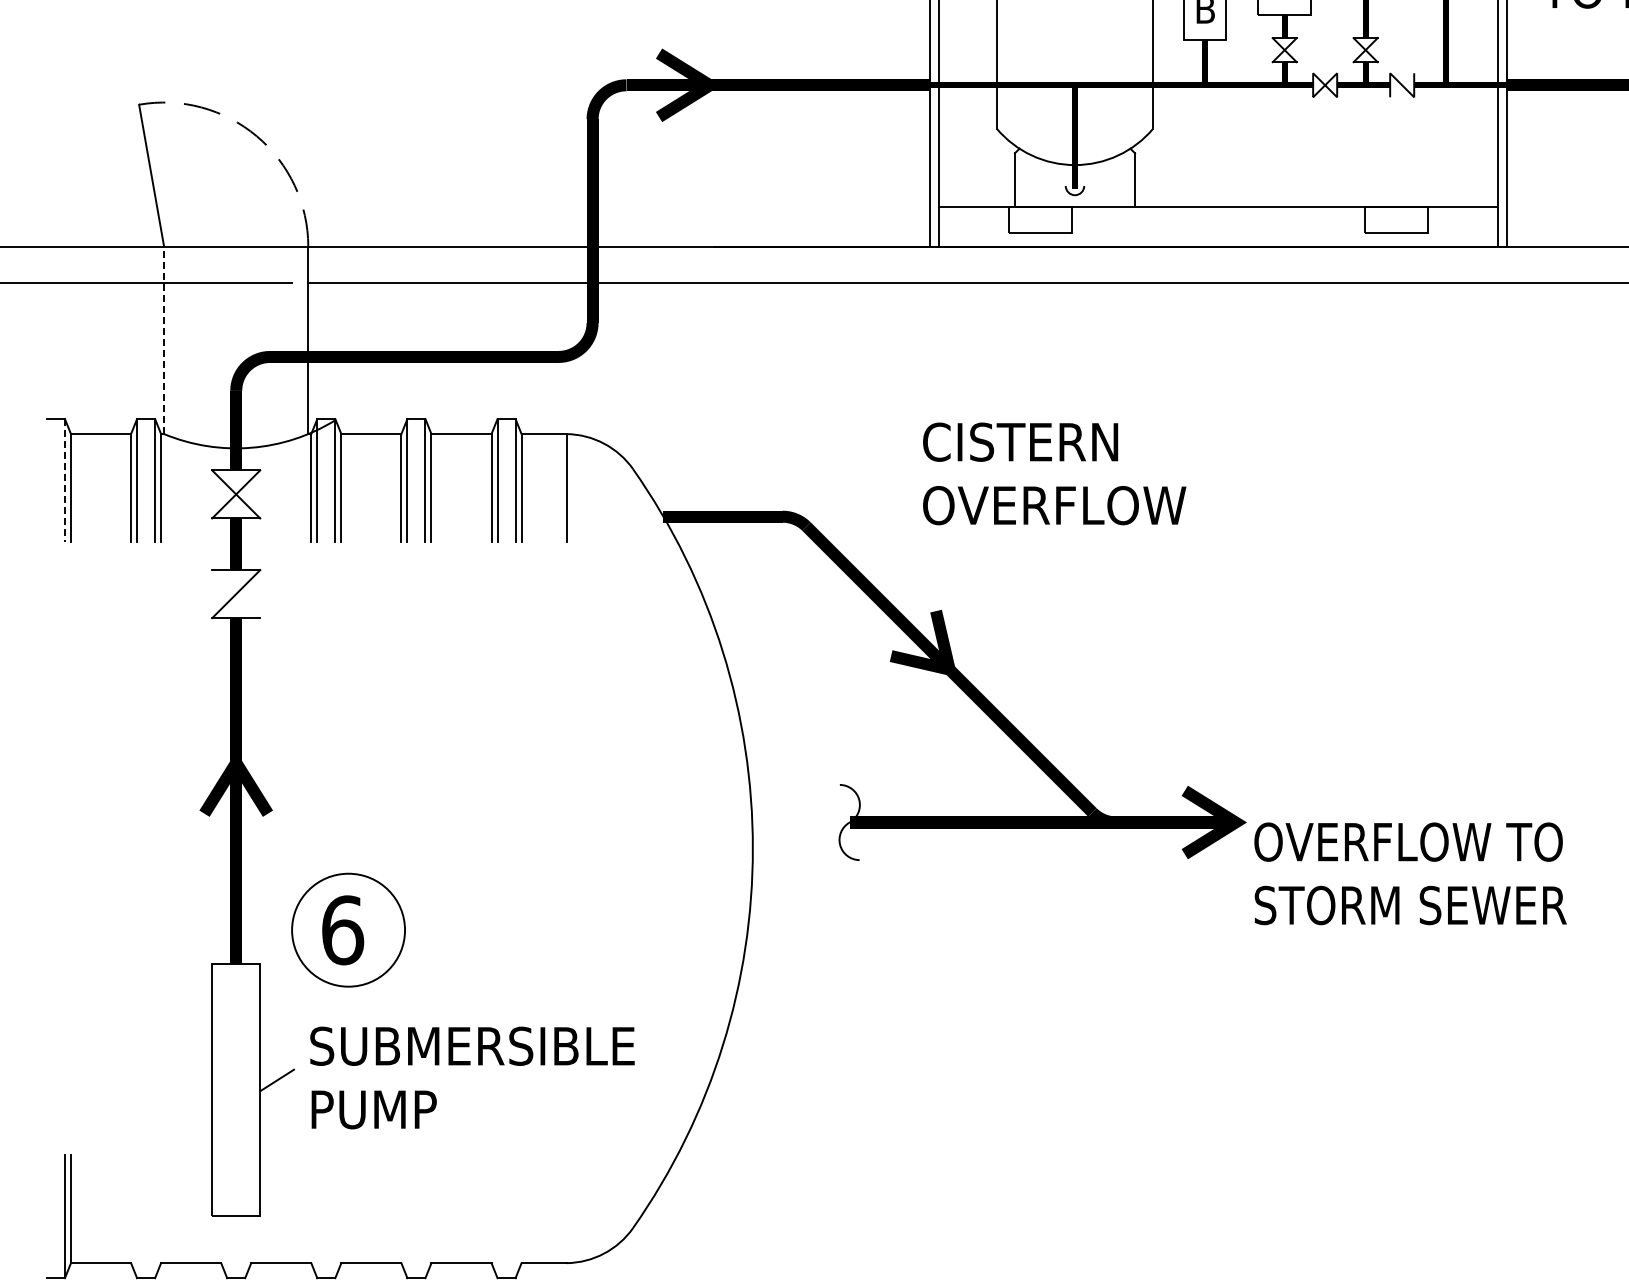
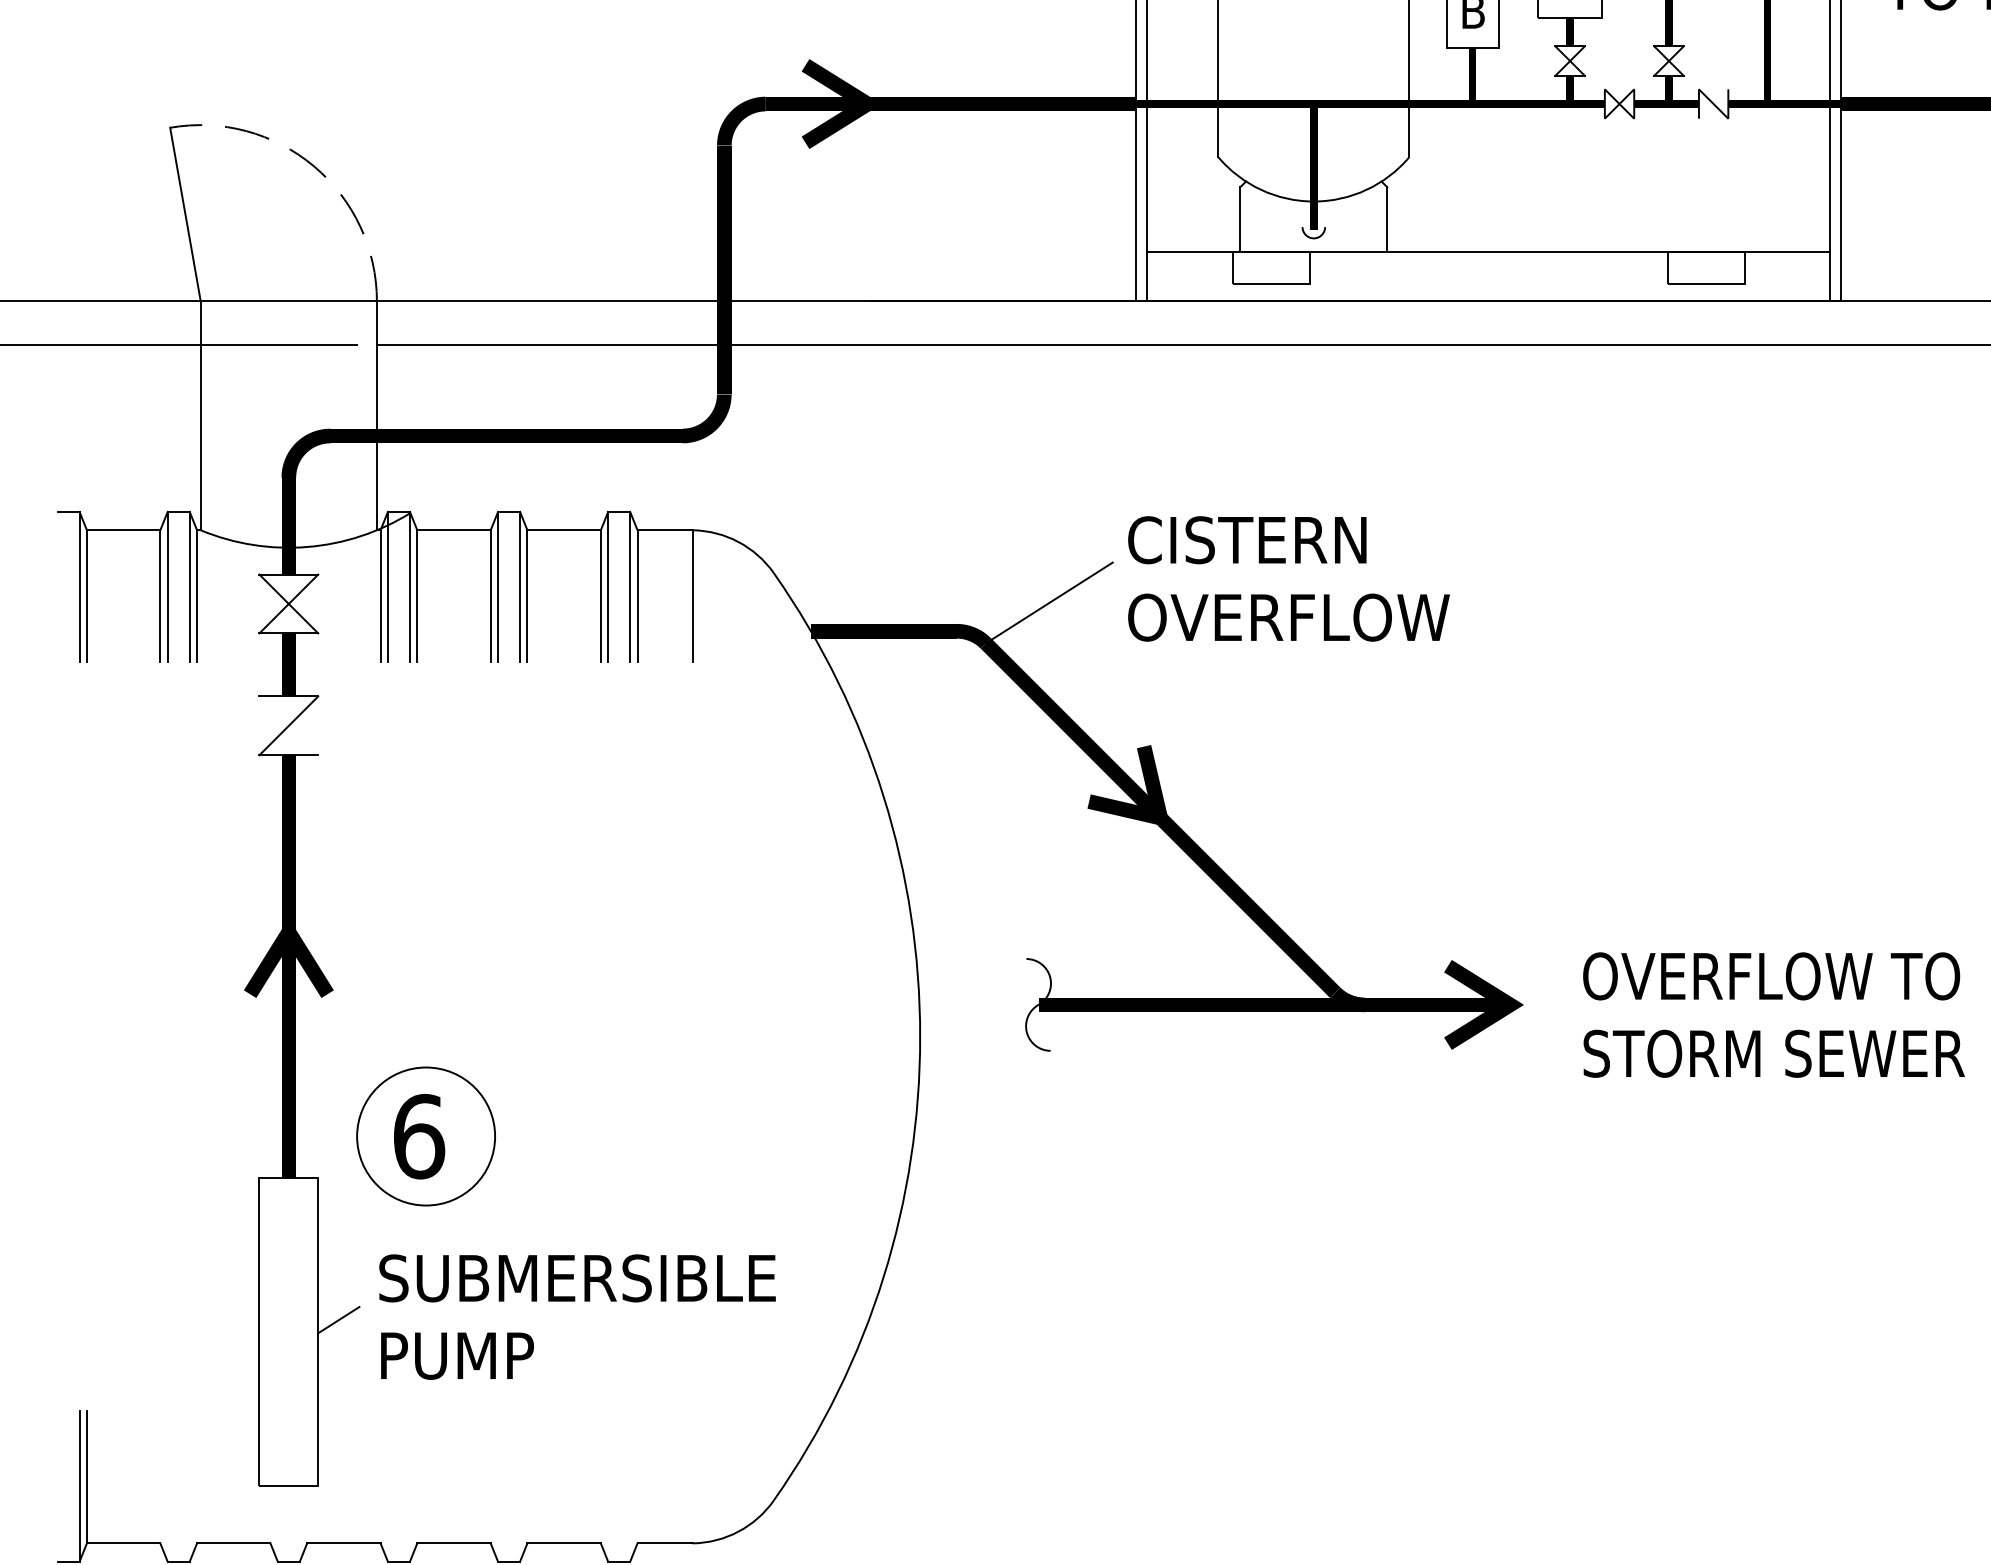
line: (164, 340) -> (201, 415), dashed -> solid
line: (65, 480) -> (80, 586), dashed -> solid
line: (858, 493) -> (1049, 602), added
text: (1410, 873) -> (1773, 1014), moved

